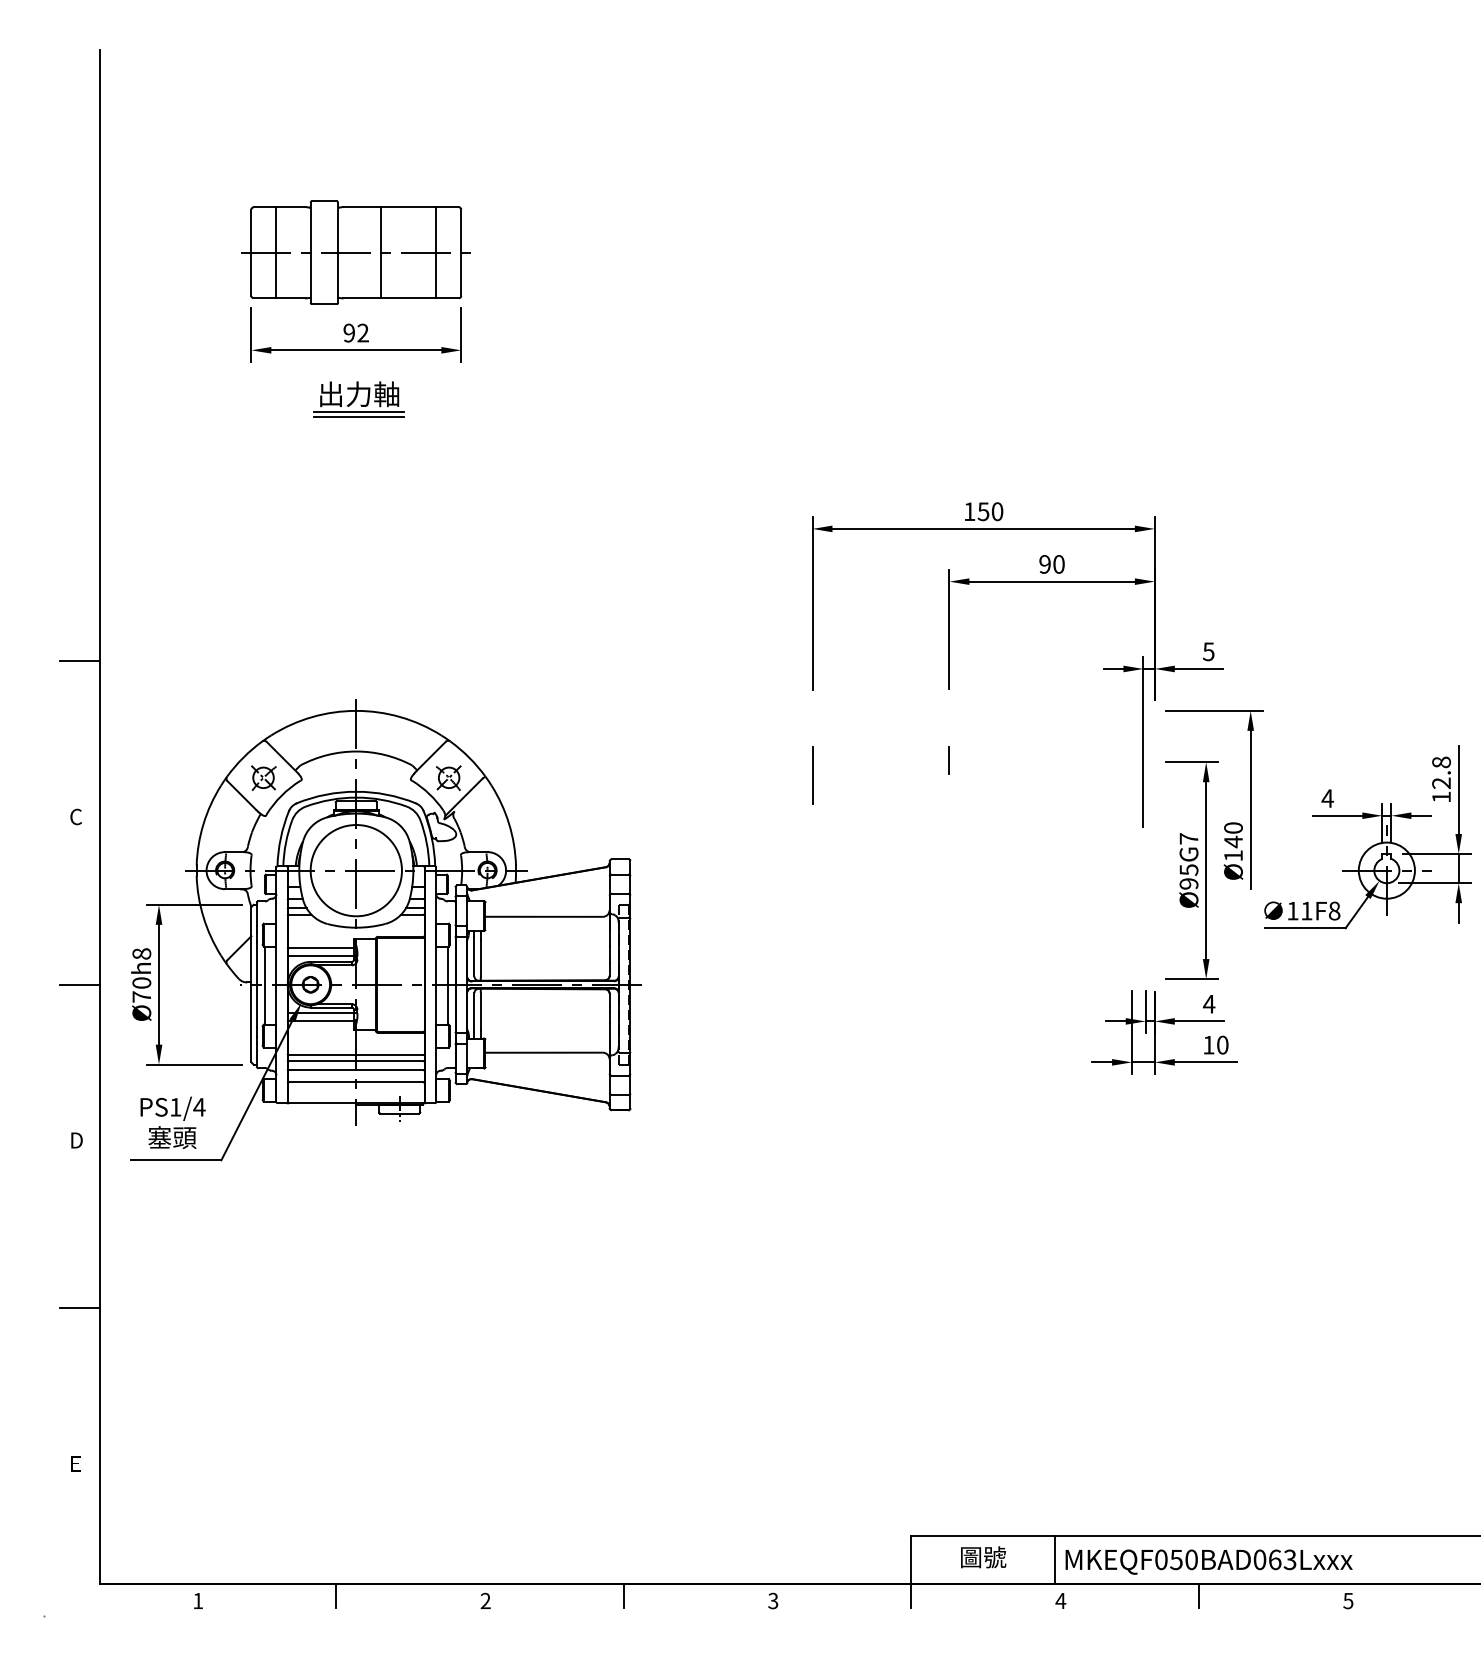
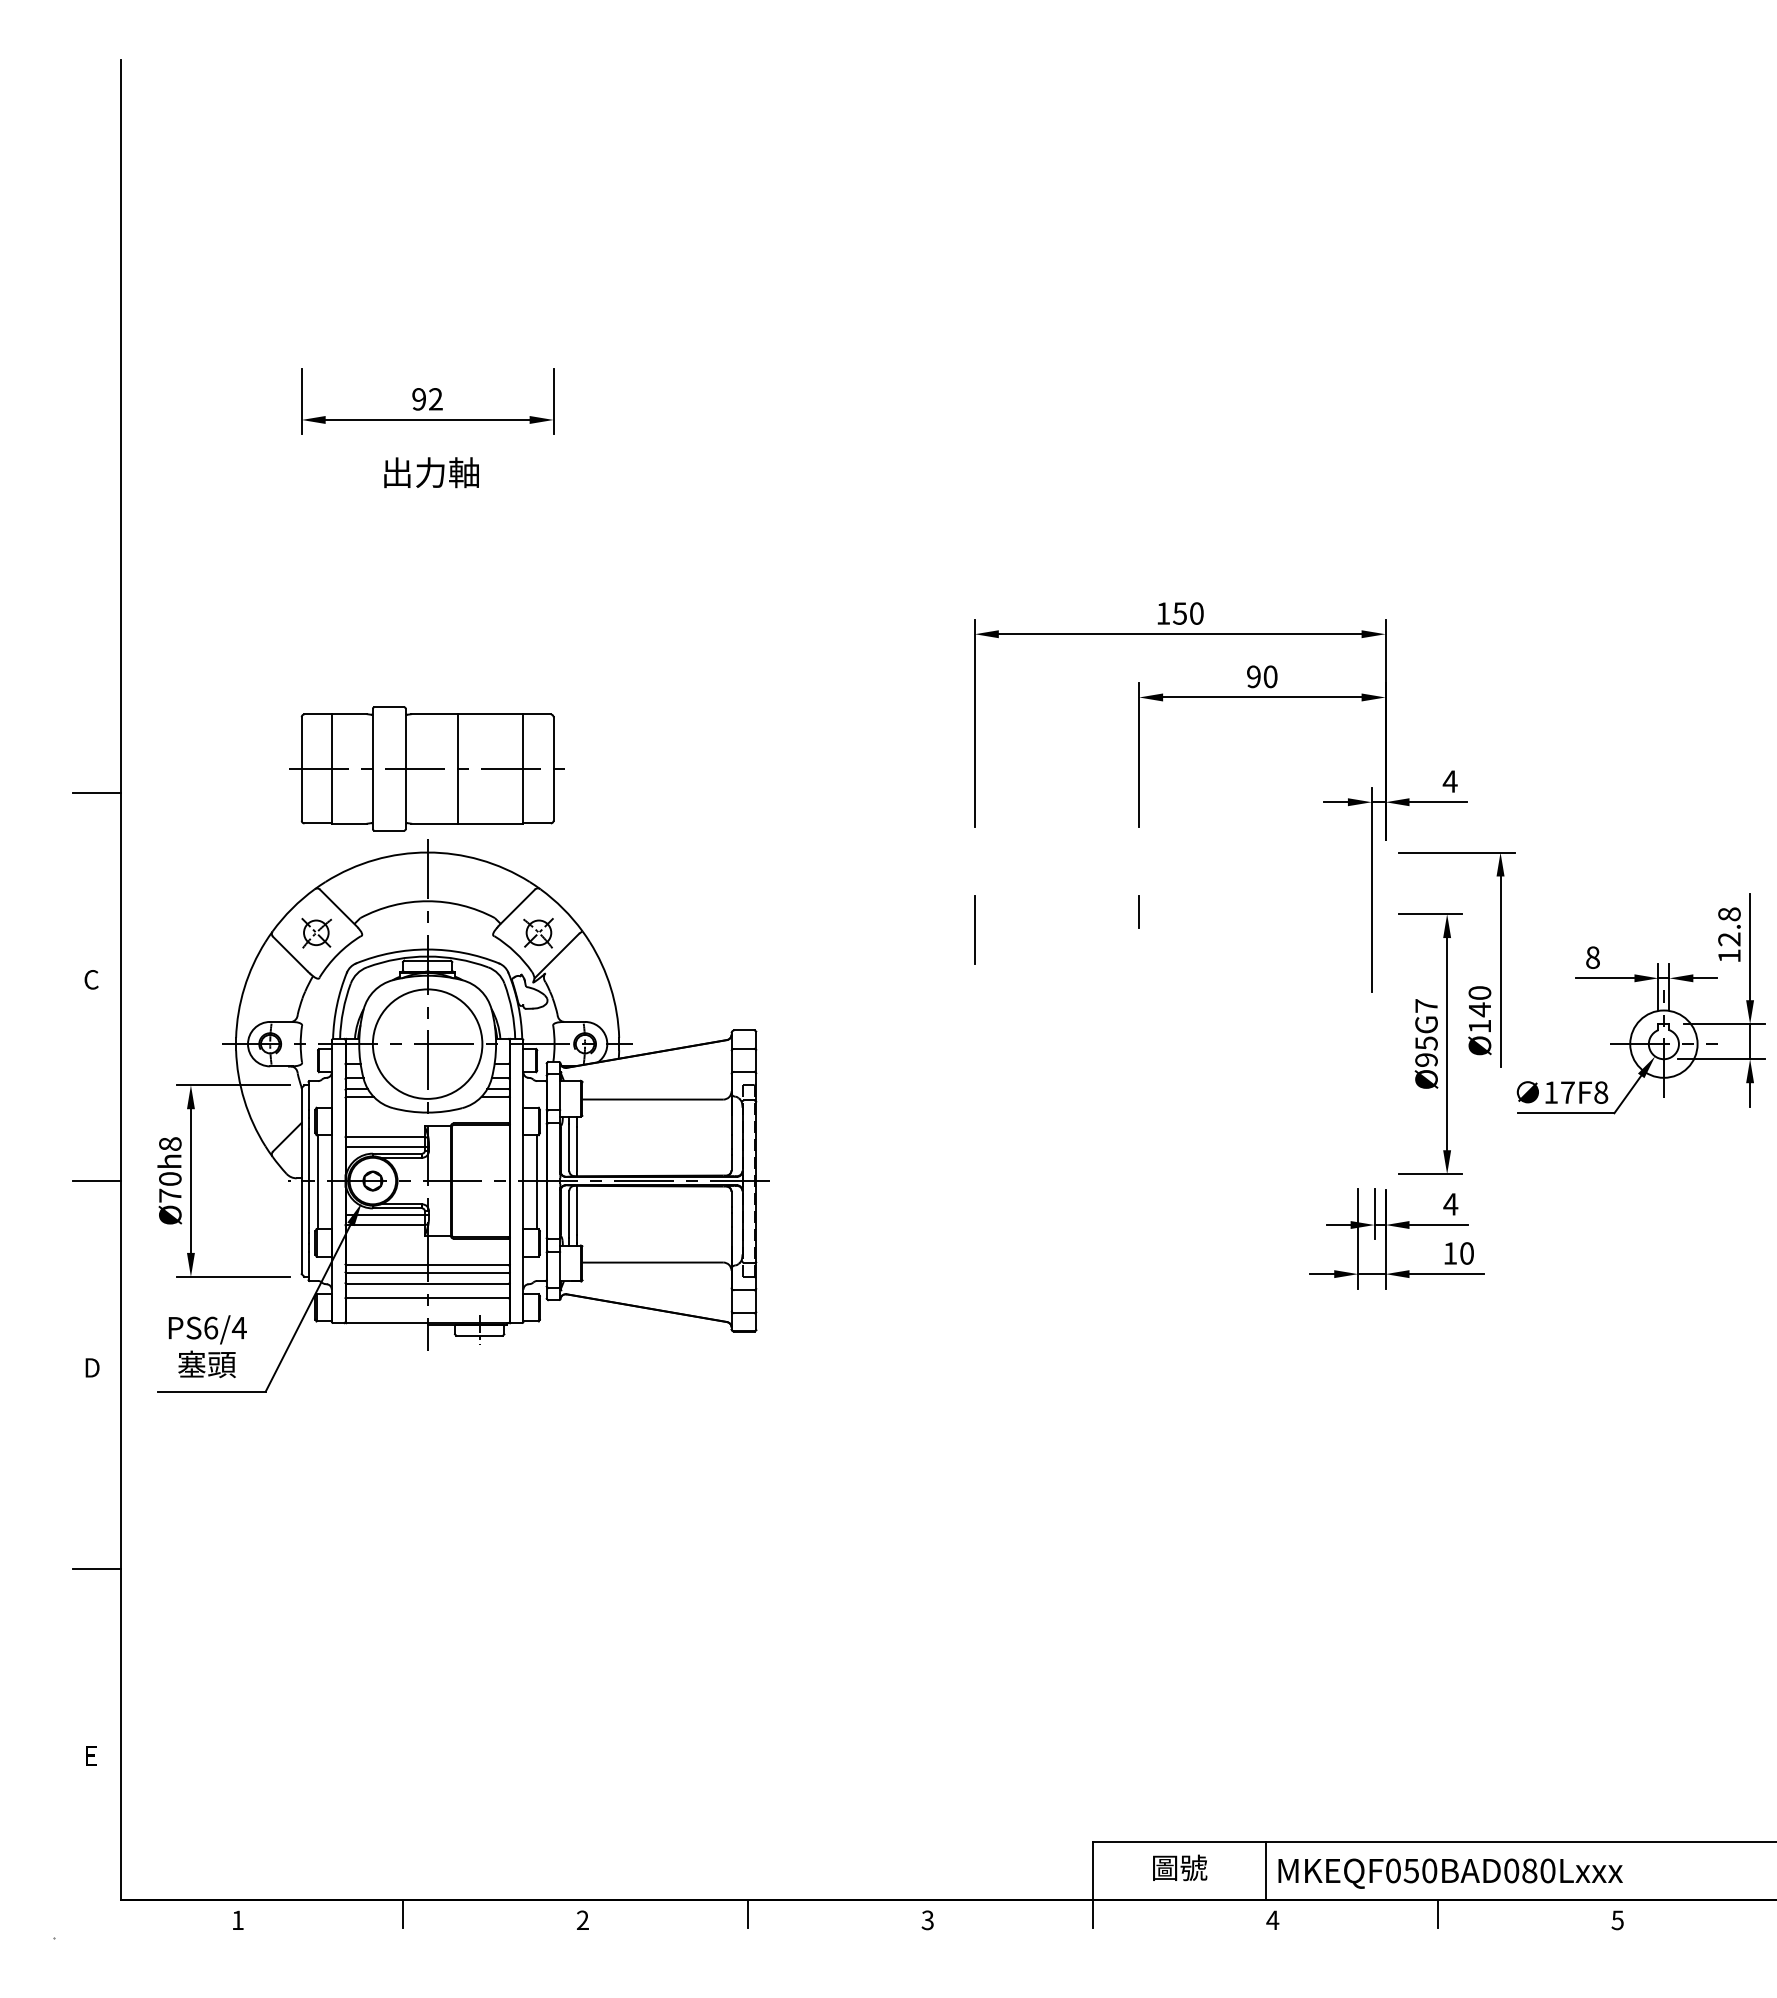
part: (355, 252) -> (426, 768), moved
line: (358, 411) -> (430, 493), removed
line: (358, 417) -> (430, 500), removed
text: (1208, 651) -> (1449, 781), 5 -> 4
text: (1327, 798) -> (1592, 957), 4 -> 8
text: (1306, 910) -> (1567, 1092), 11F8 -> 17F8
text: (176, 1106) -> (211, 1327), PS1/4 -> PS6/4
text: (1282, 1559) -> (1538, 1870), MKEQF050BAD063Lxxx -> MKEQF050BAD080Lxxx

